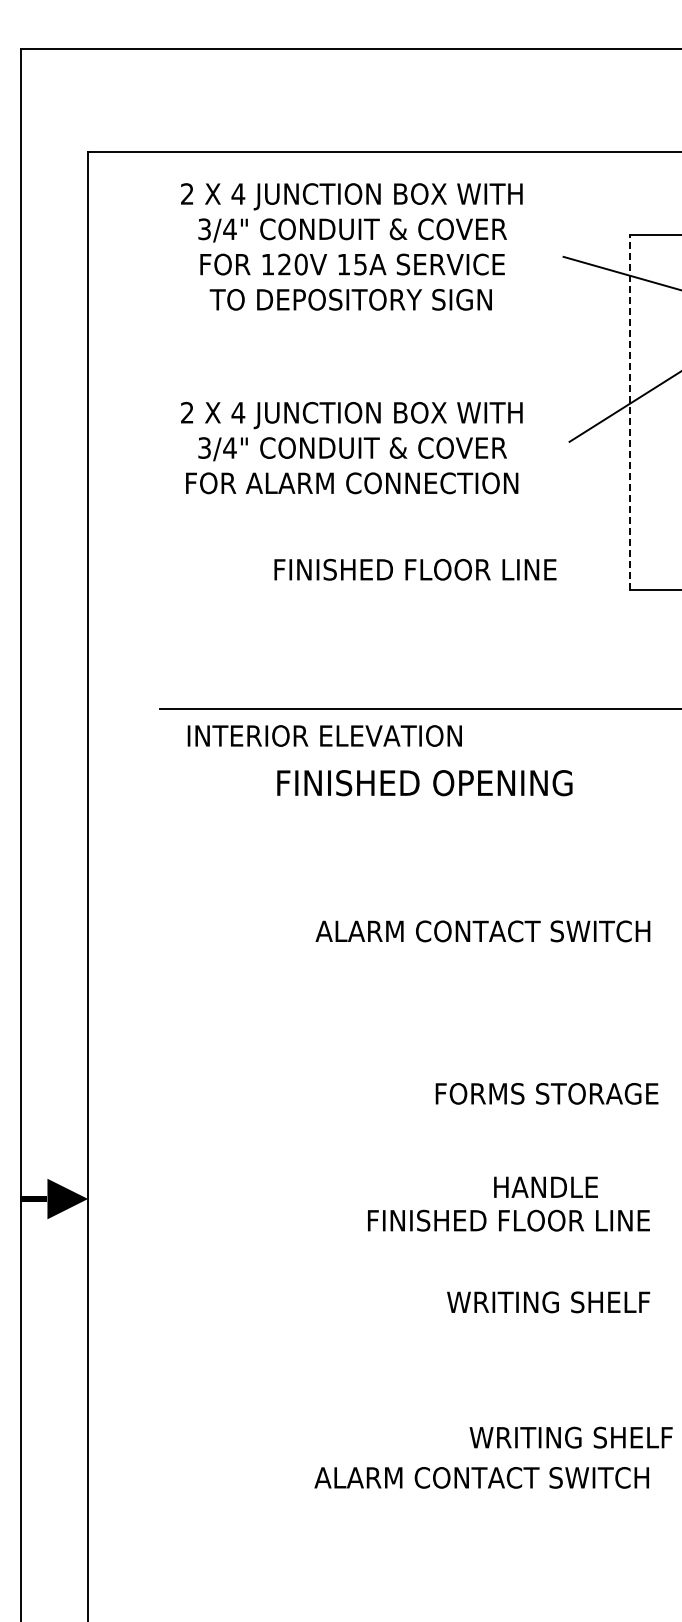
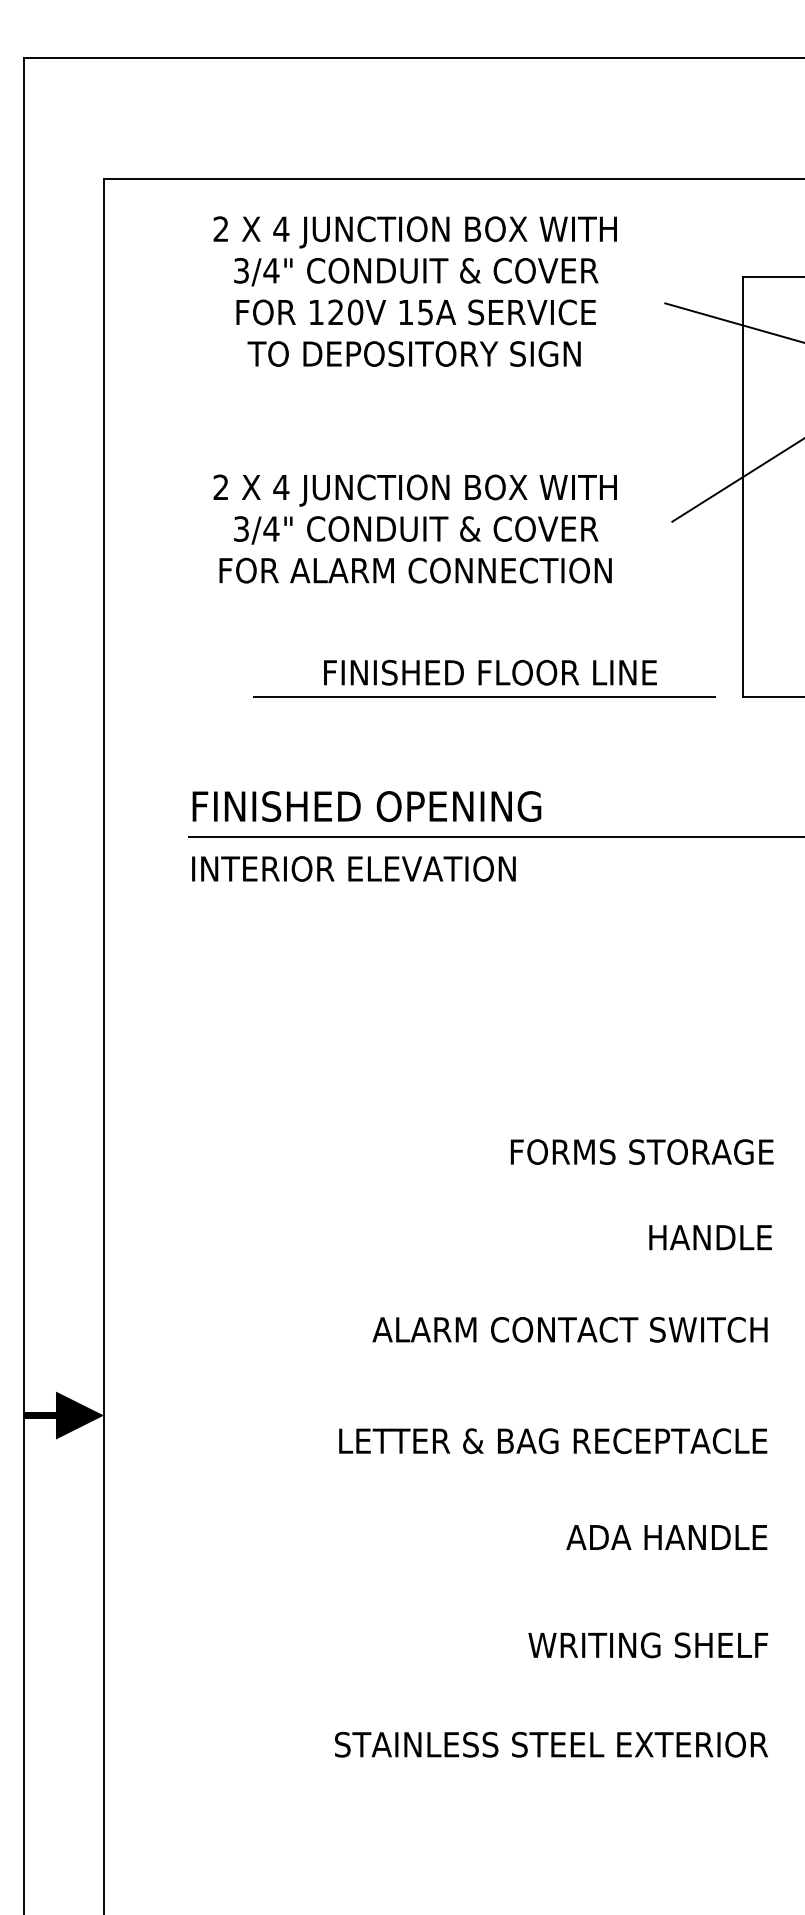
line: (629, 412) -> (743, 487), dashed -> solid
line: (410, 590) -> (484, 697), added
text: (324, 735) -> (353, 868), moved
text: (424, 783) -> (366, 806), moved
text: (482, 931) -> (569, 1329), moved
text: (546, 1093) -> (641, 1151), moved
text: (545, 1186) -> (710, 1236), moved
text: (460, 1220) -> (543, 1440), FINISHED FLOOR LINE -> LETTER & BAG RECEPTACLE
text: (548, 1302) -> (647, 1537), WRITING SHELF -> ADA HANDLE
text: (570, 1437) -> (647, 1645), moved
text: (466, 1477) -> (550, 1744), ALARM CONTACT SWITCH -> STAINLESS STEEL EXTERIOR

